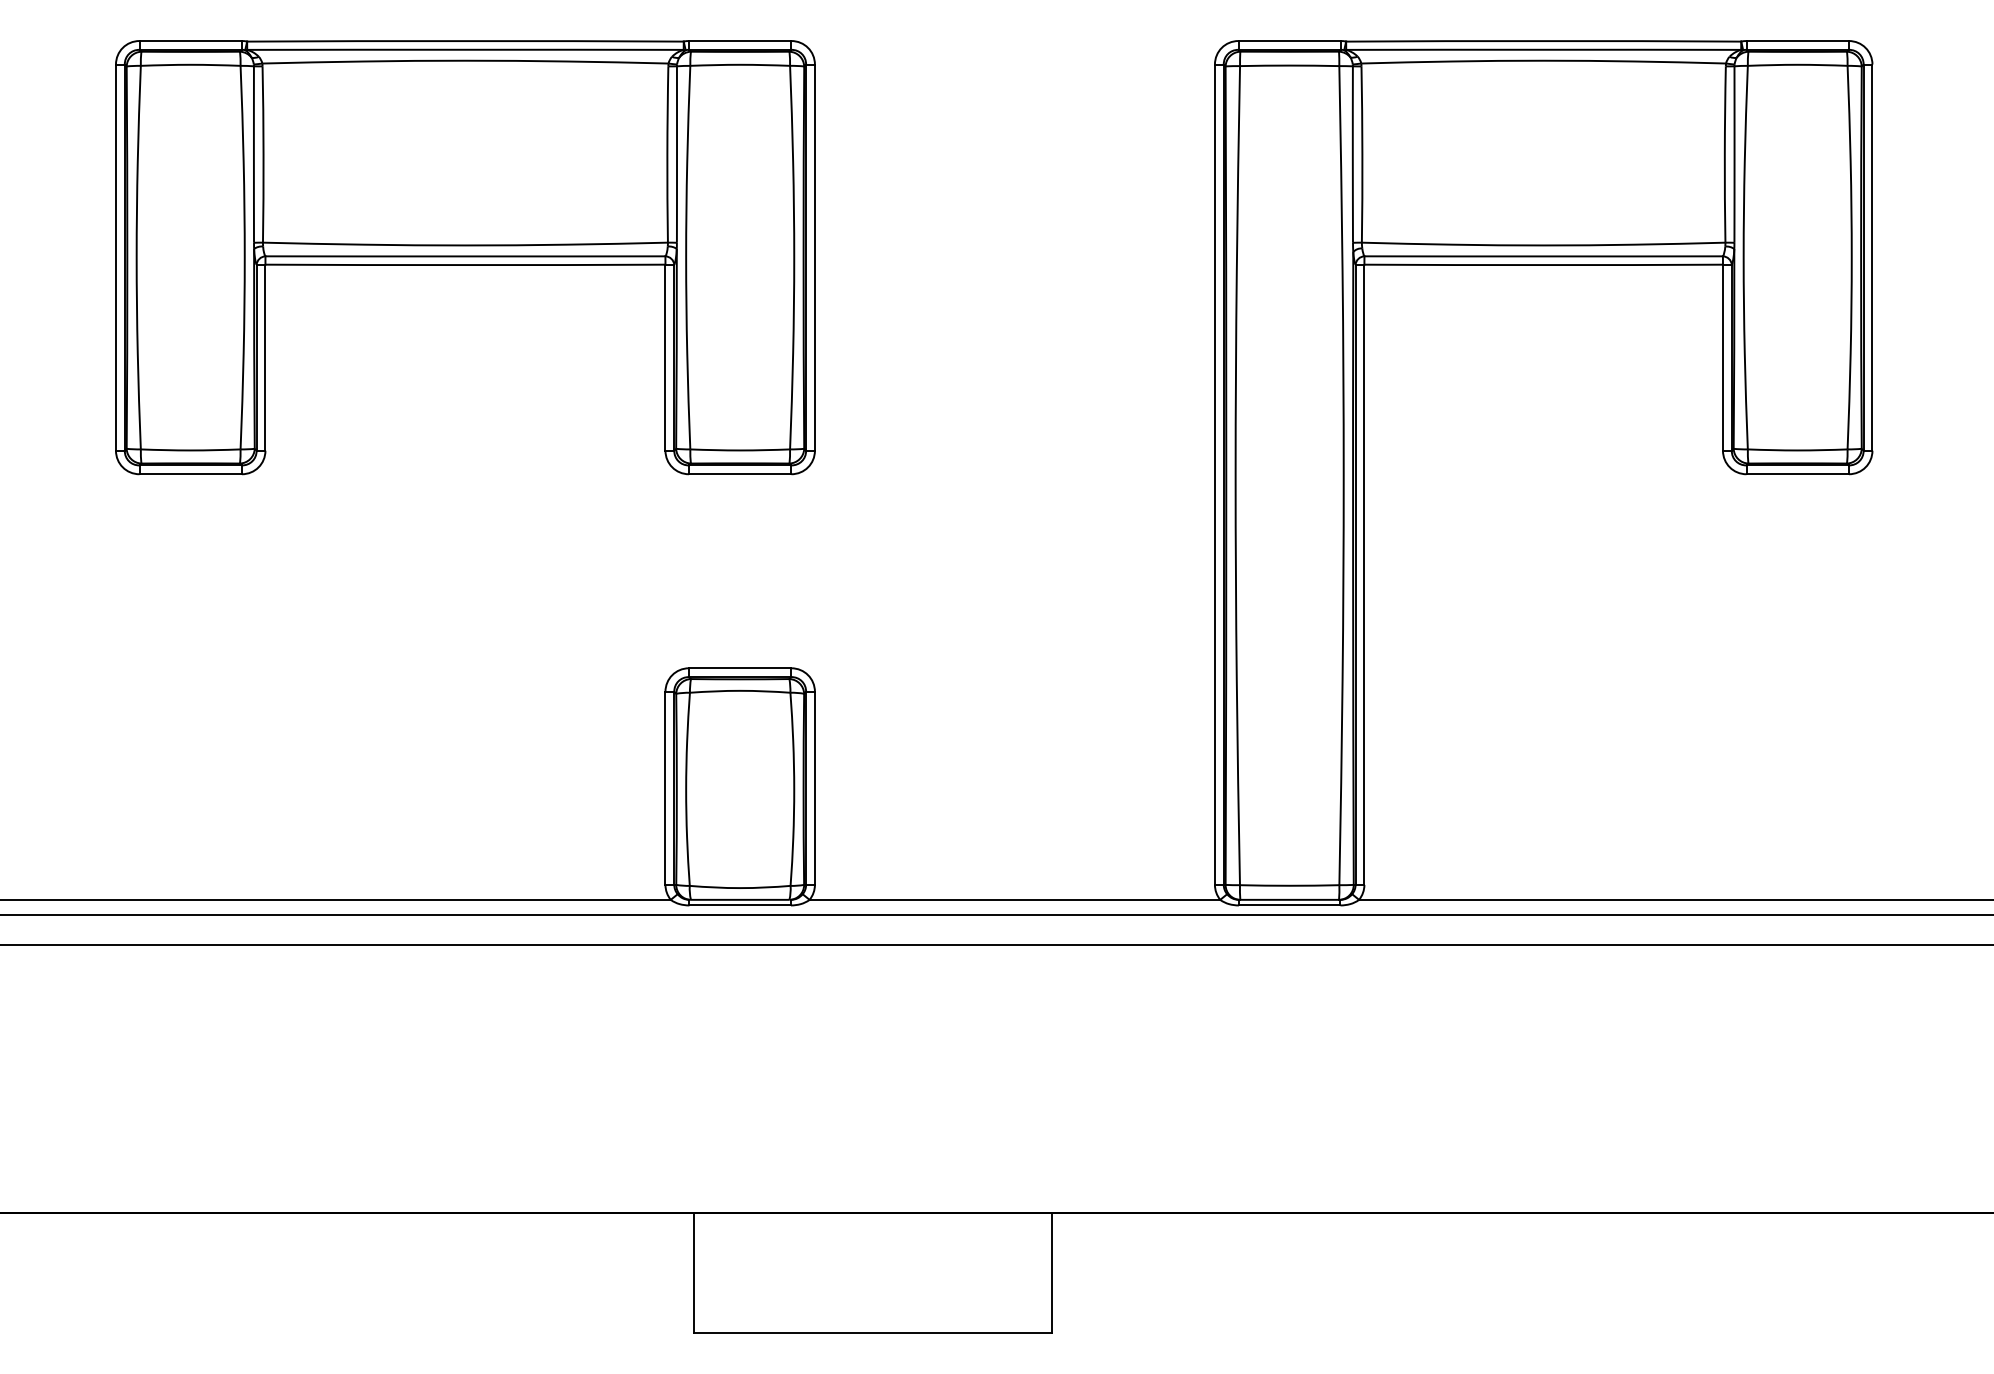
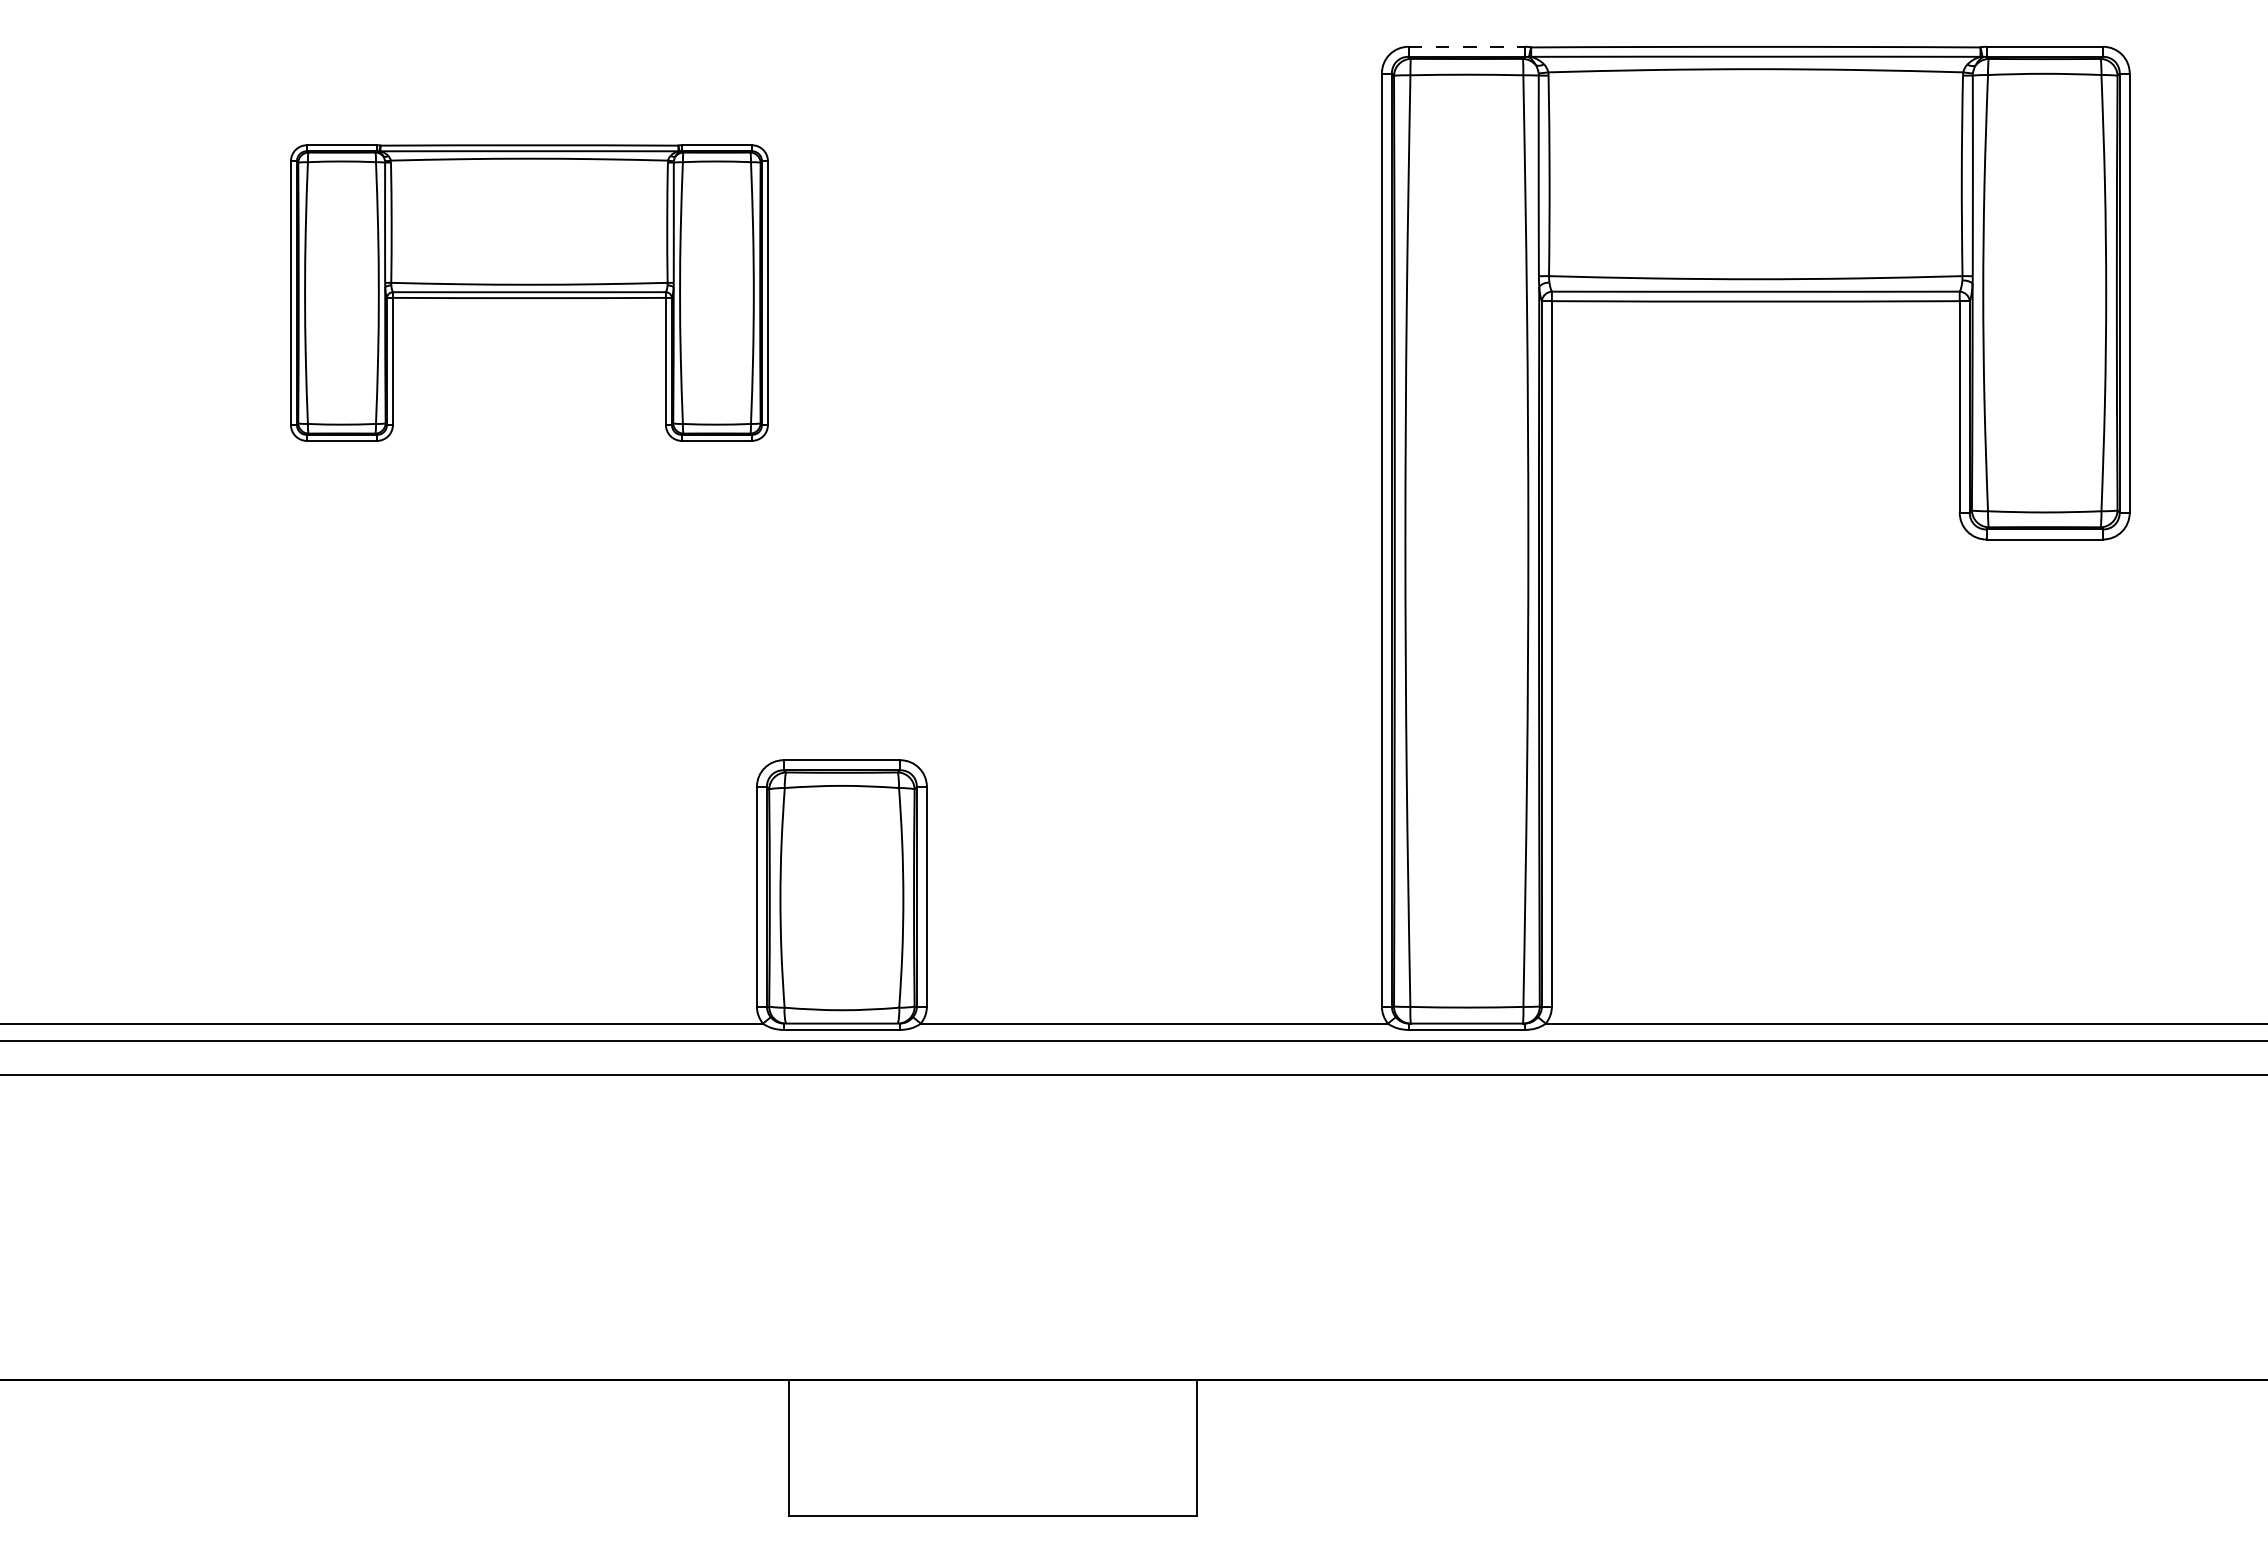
line: (1290, 40) -> (1467, 46), solid -> dashed
part: (465, 257) -> (529, 292), size x0.6

